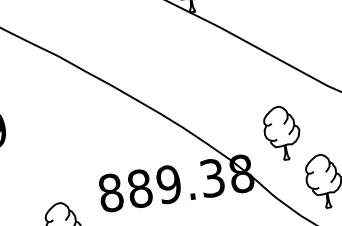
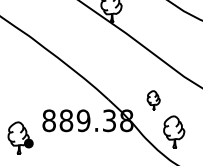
part: (281, 133) -> (153, 100), size x0.6

